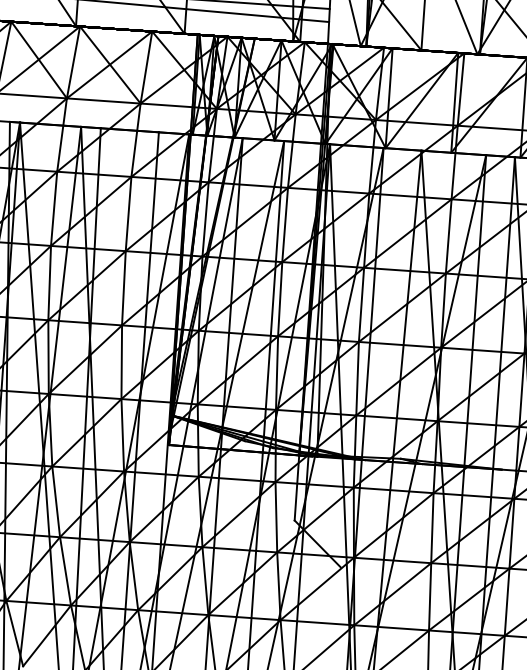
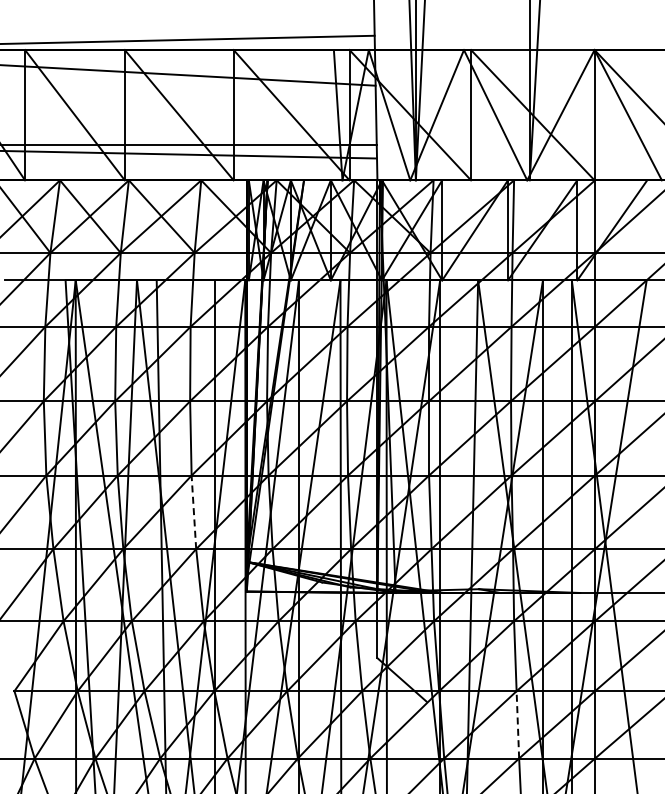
line: (121, 362) -> (193, 512), solid -> dashed
line: (429, 596) -> (517, 724), solid -> dashed

